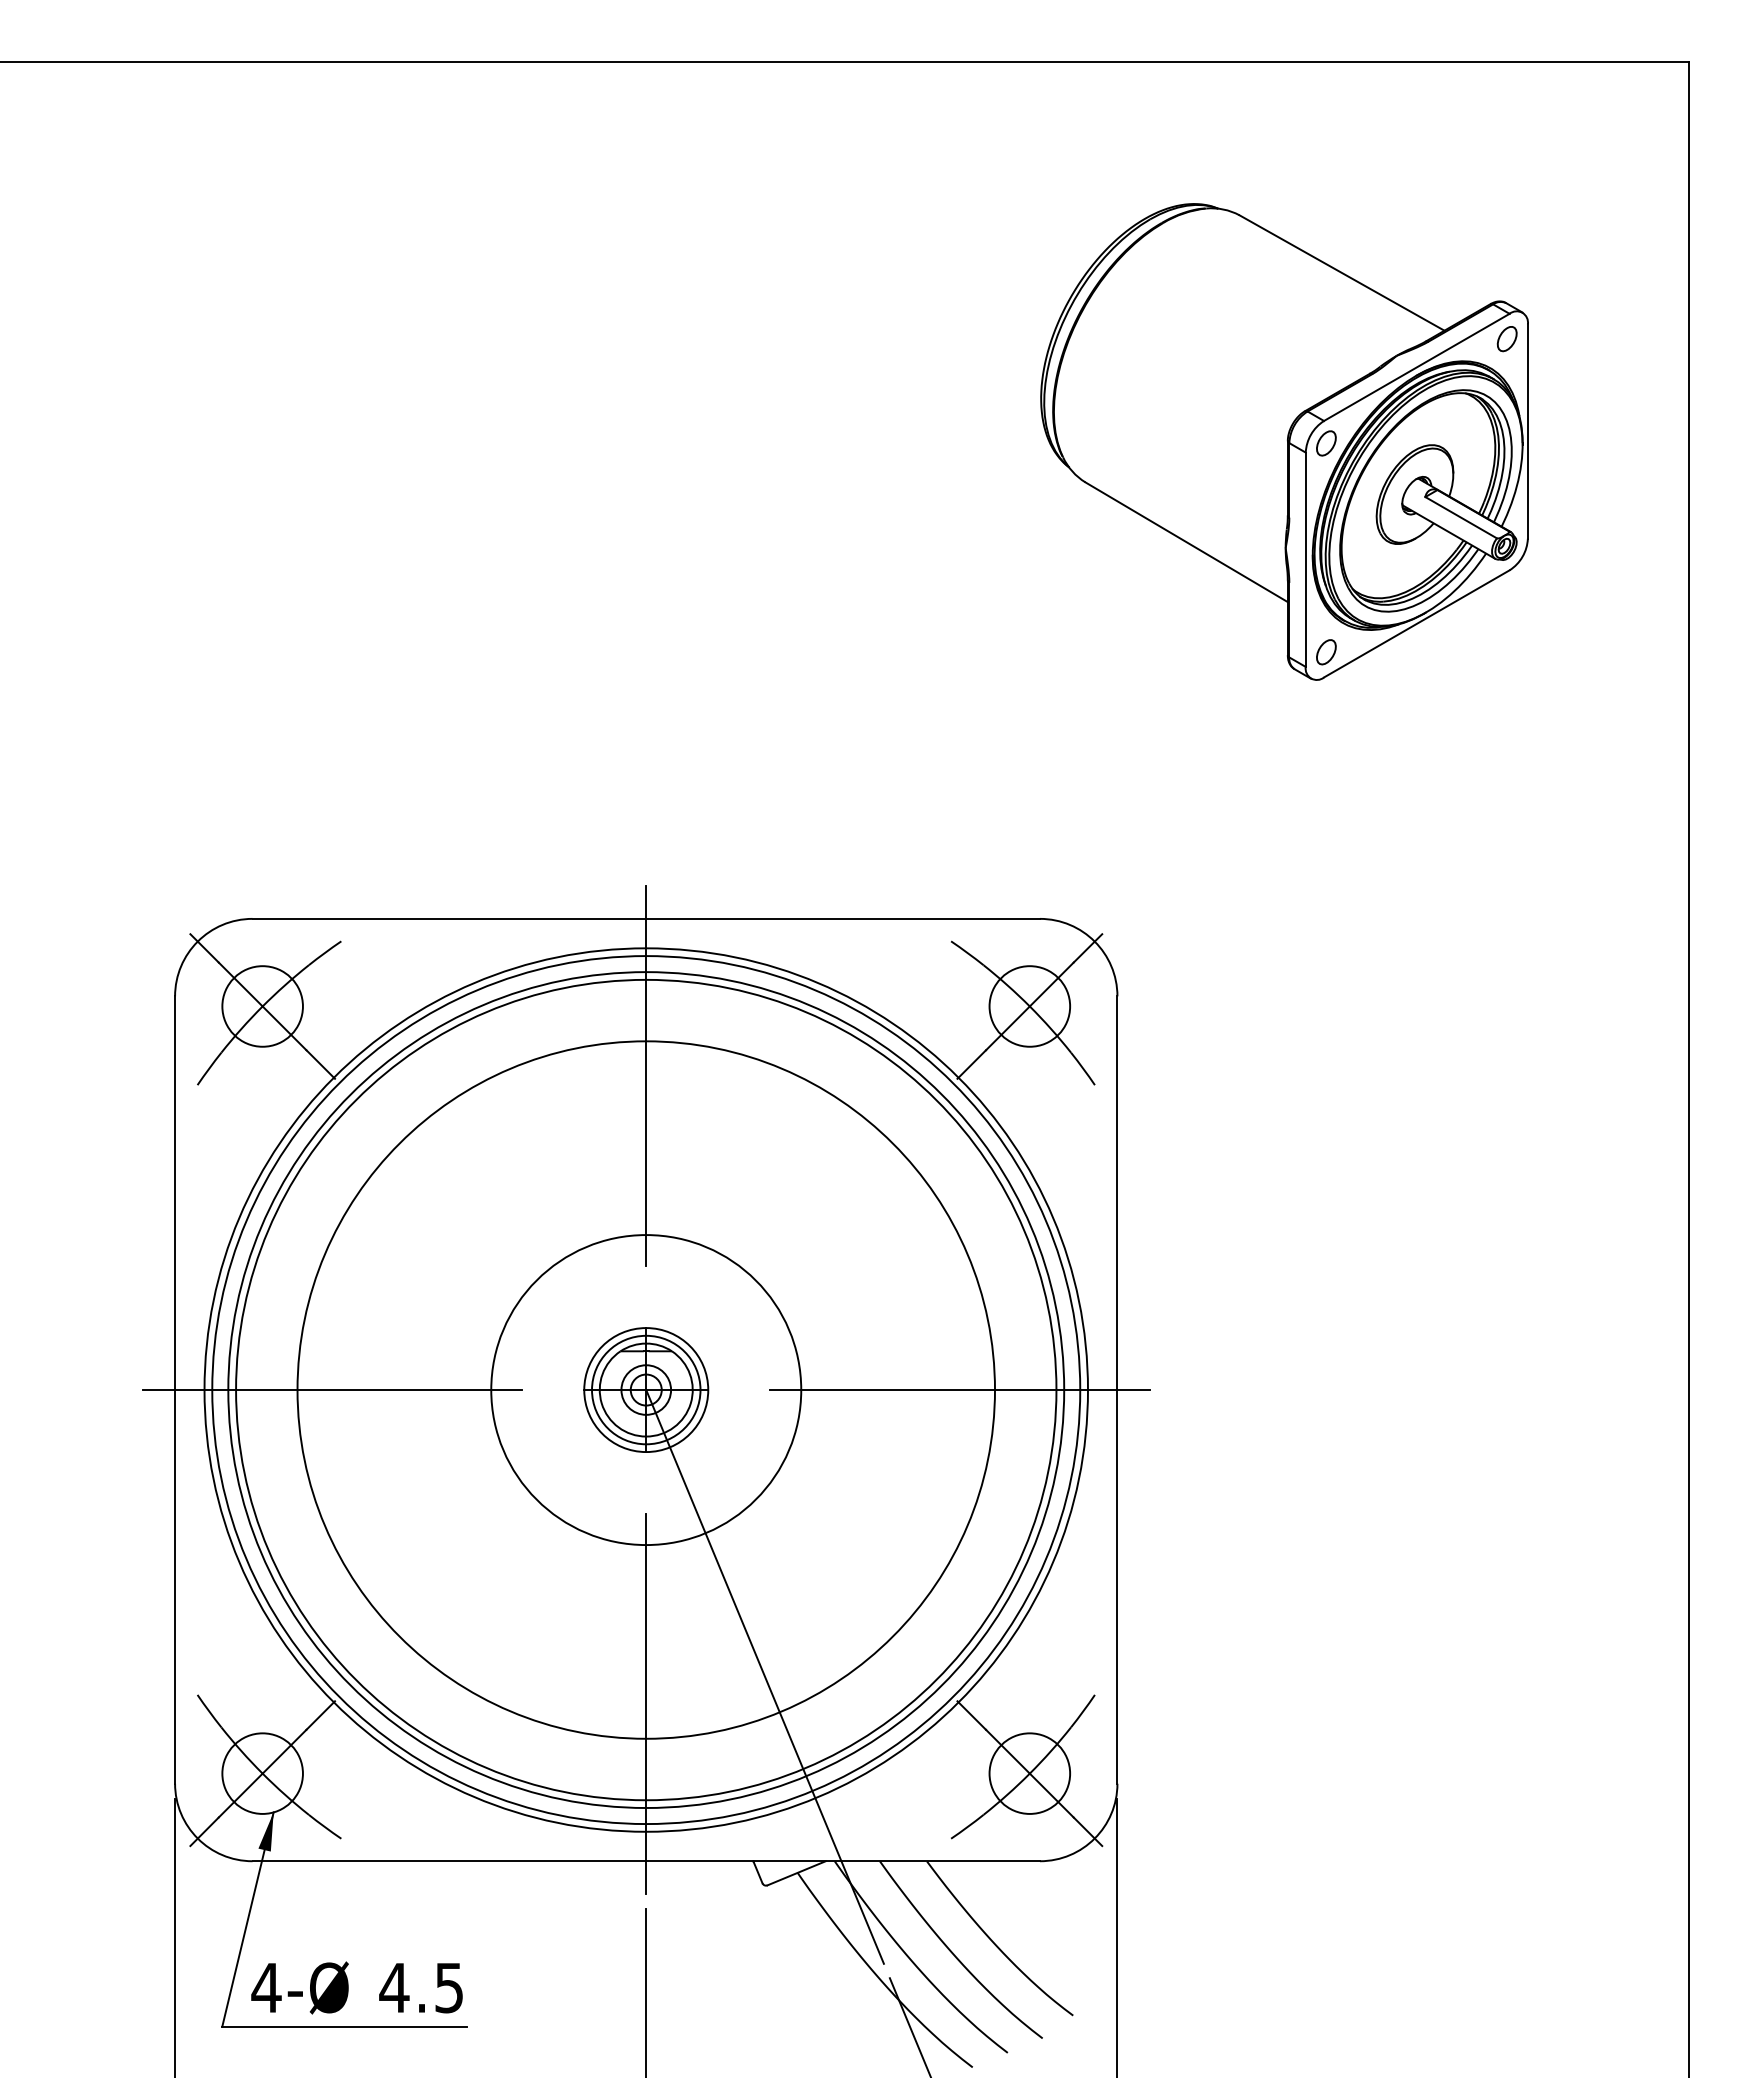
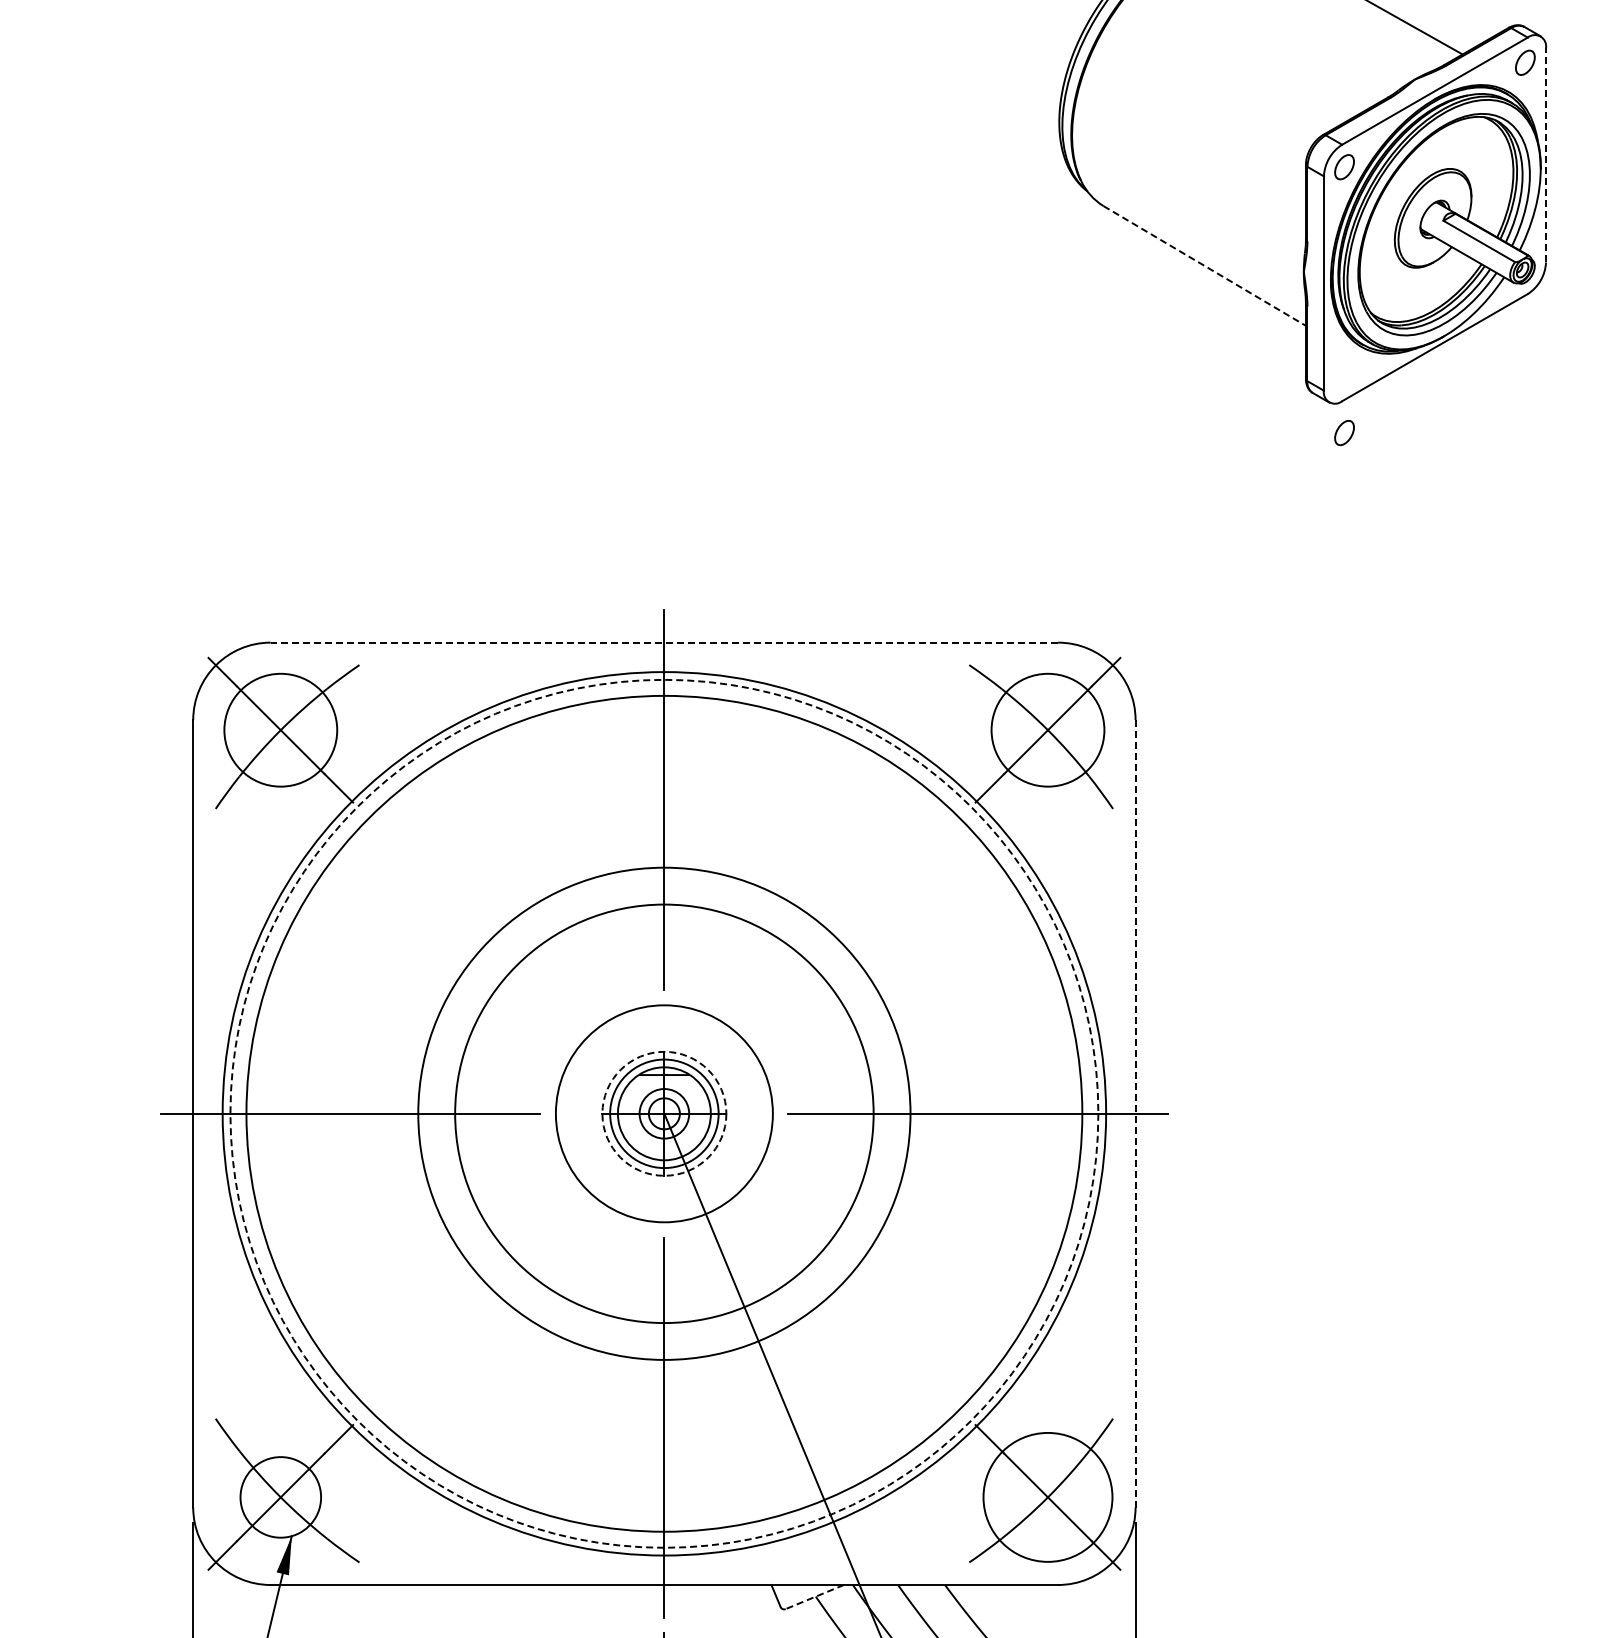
line: (1527, 431) -> (1545, 155), solid -> dashed
line: (1186, 542) -> (1204, 266), solid -> dashed
part: (1326, 652) -> (1344, 433), moved
line: (646, 918) -> (664, 642), solid -> dashed
circle: (262, 1006) -> (280, 730), size x1.4
circle: (1029, 1006) -> (1047, 730), size x1.4
circle: (646, 1389) -> (664, 1113), size x0.6
circle: (646, 1389) -> (664, 1113), size x0.6
circle: (646, 1390) -> (664, 1114), size x0.7
circle: (646, 1390) -> (664, 1114), solid -> dashed
circle: (646, 1390) -> (664, 1114), solid -> dashed
line: (1117, 1390) -> (1135, 1114), solid -> dashed
circle: (1029, 1773) -> (1047, 1497), size x1.6
line: (796, 1873) -> (814, 1597), solid -> dashed

